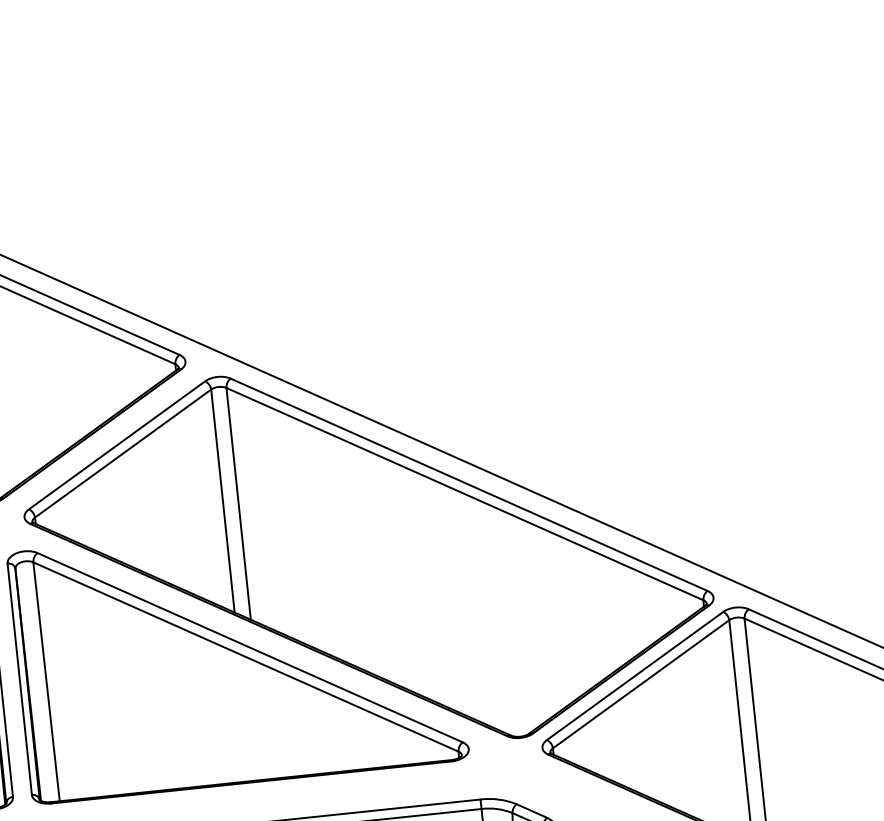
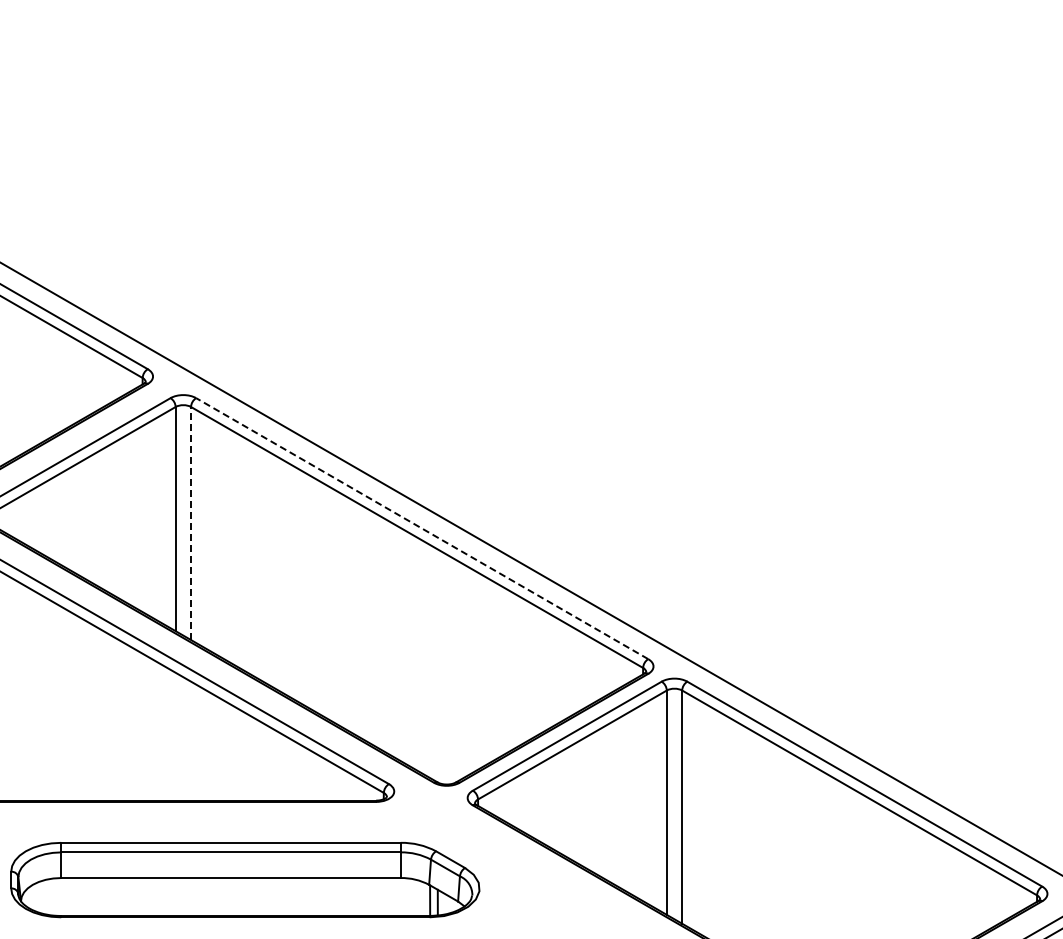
line: (468, 484) -> (421, 528), solid -> dashed
line: (239, 503) -> (191, 523), solid -> dashed

